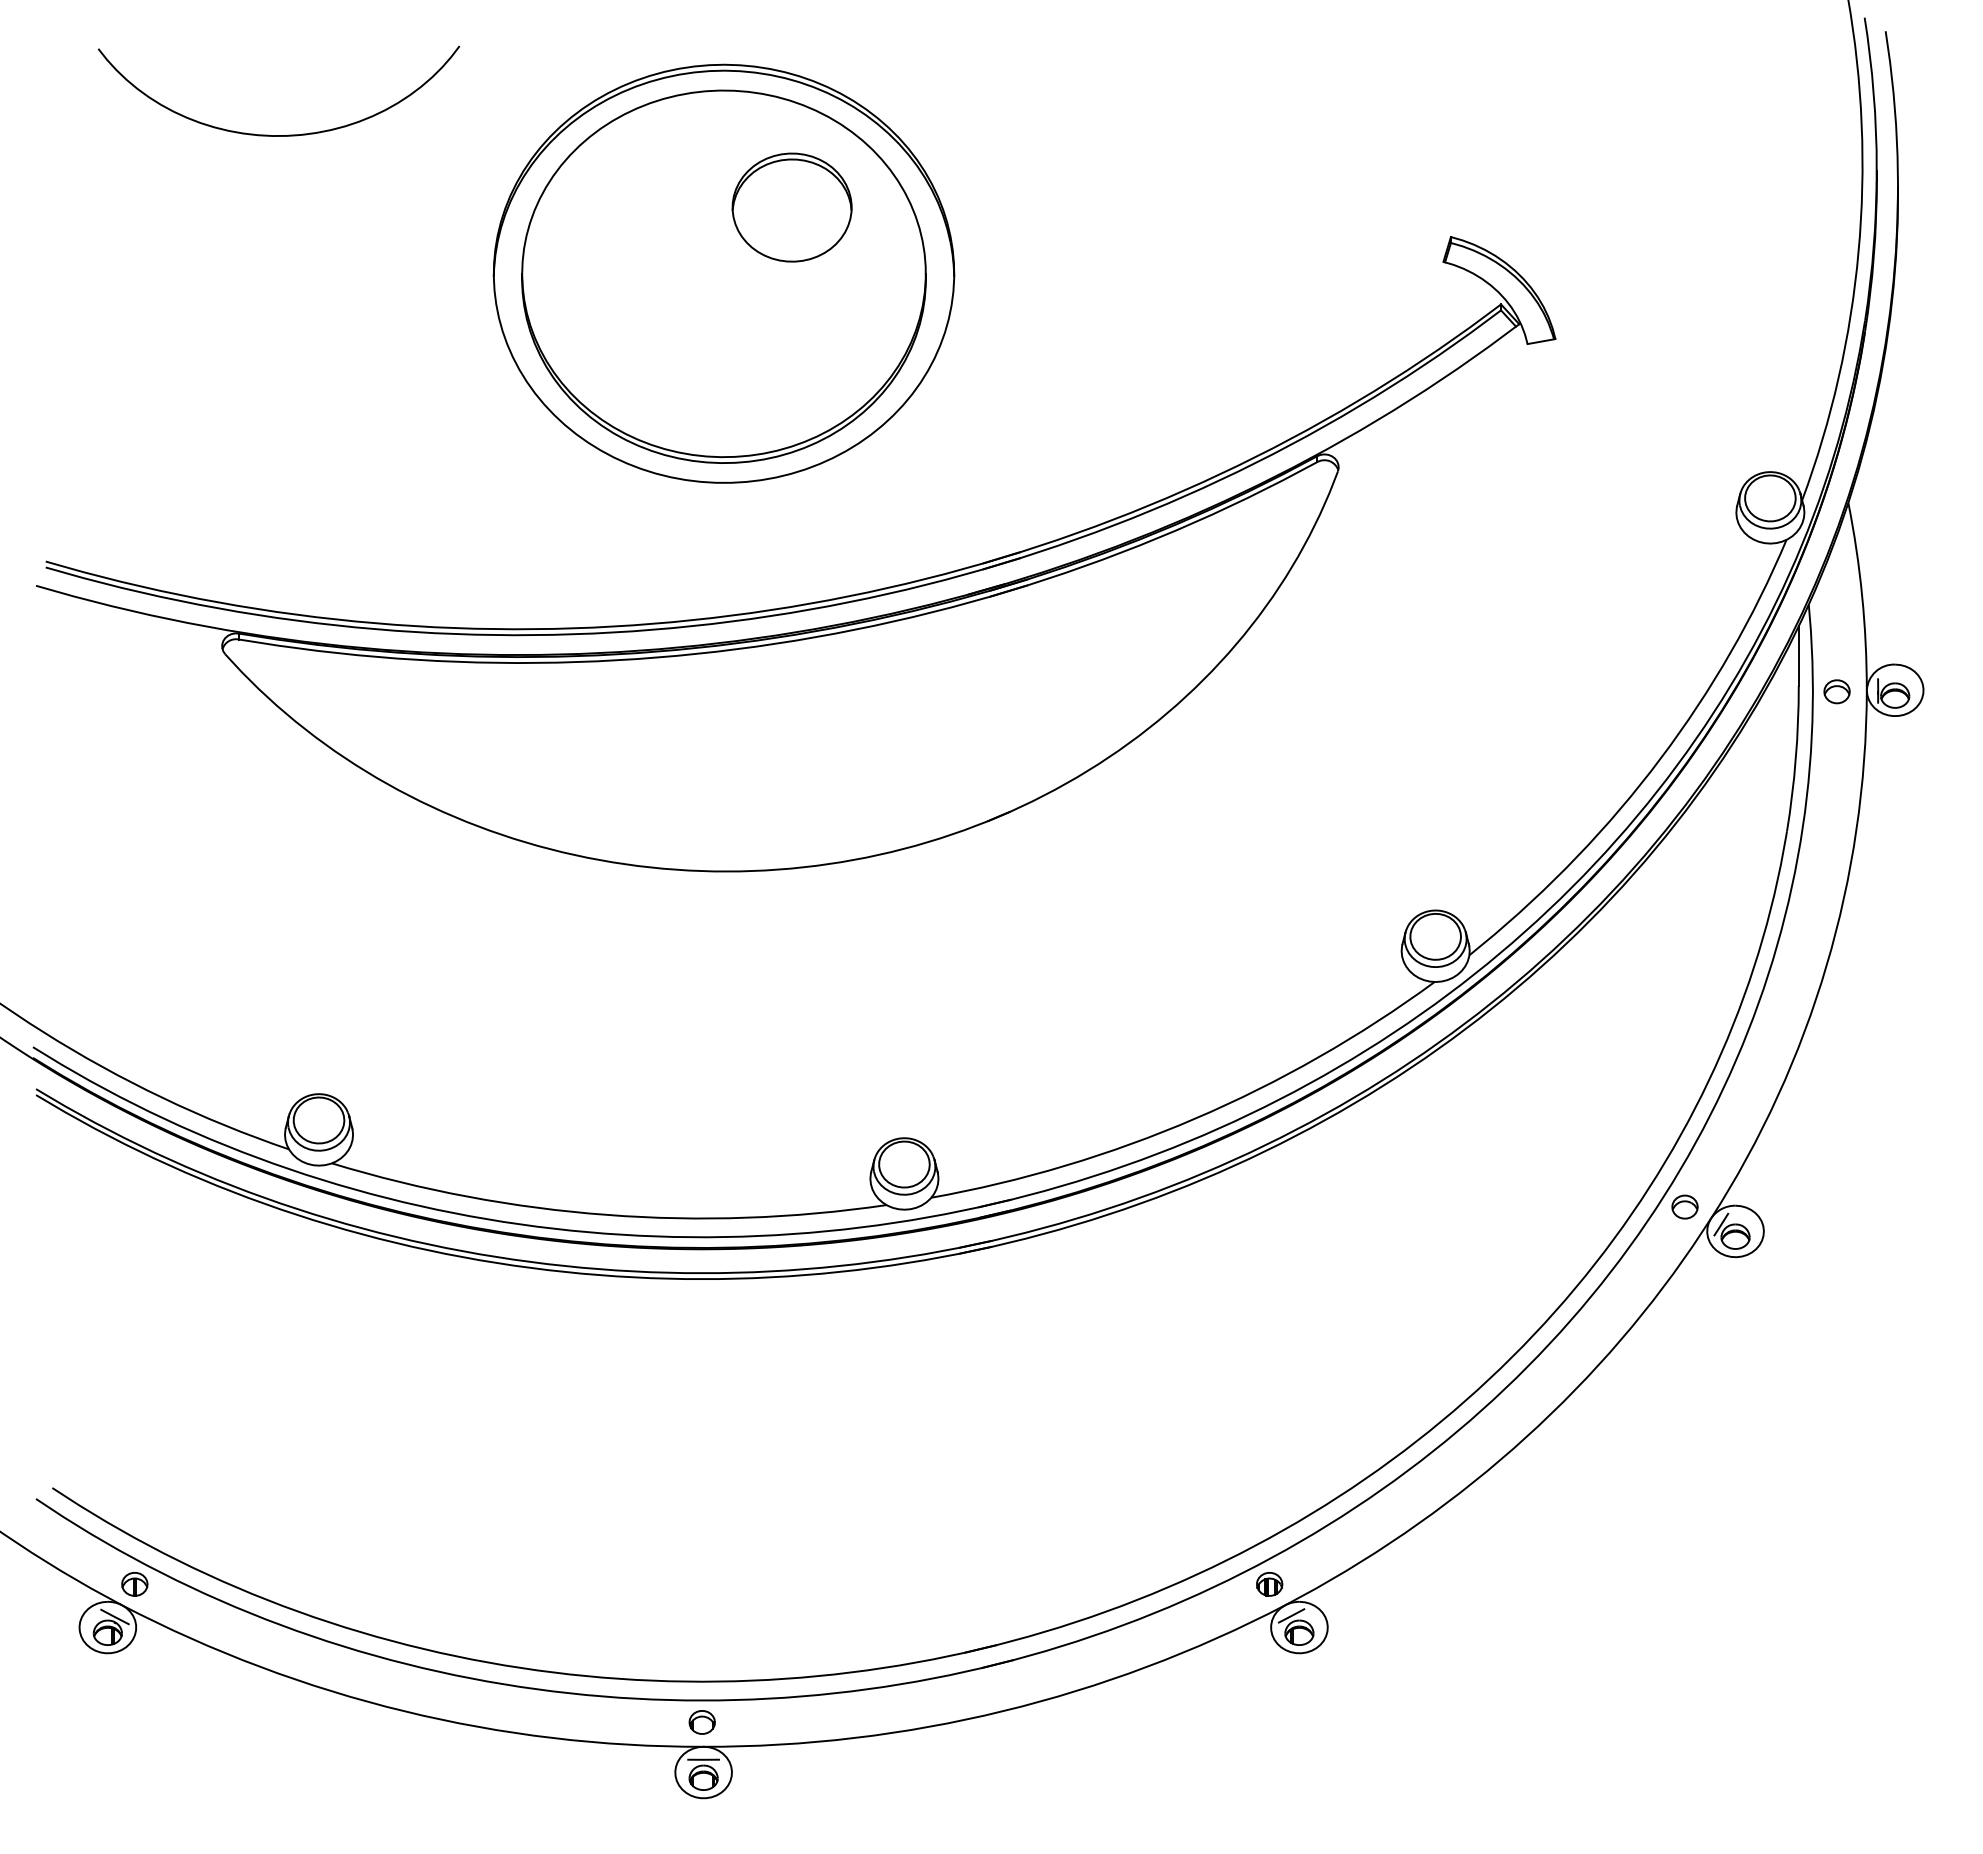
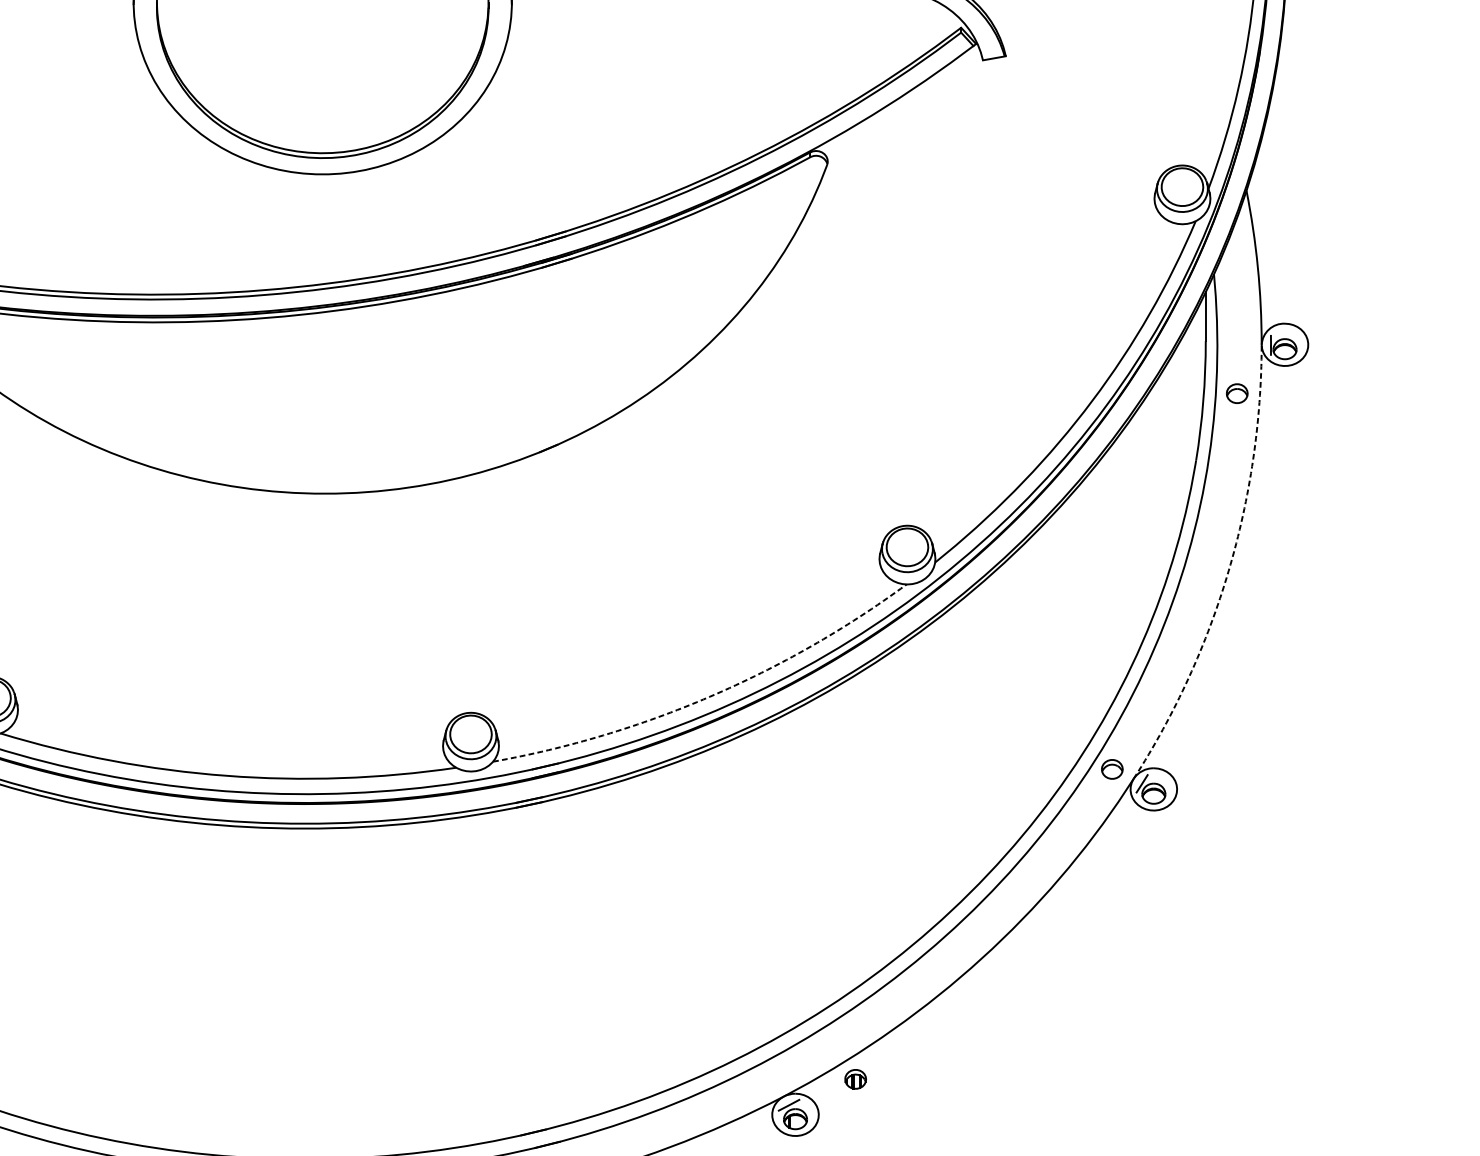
part: (1836, 691) -> (1236, 393), moved
arc: (1826, 965) -> (1228, 570), solid -> dashed
arc: (1195, 1118) -> (710, 696), solid -> dashed
part: (1269, 1584) -> (855, 1079), moved

